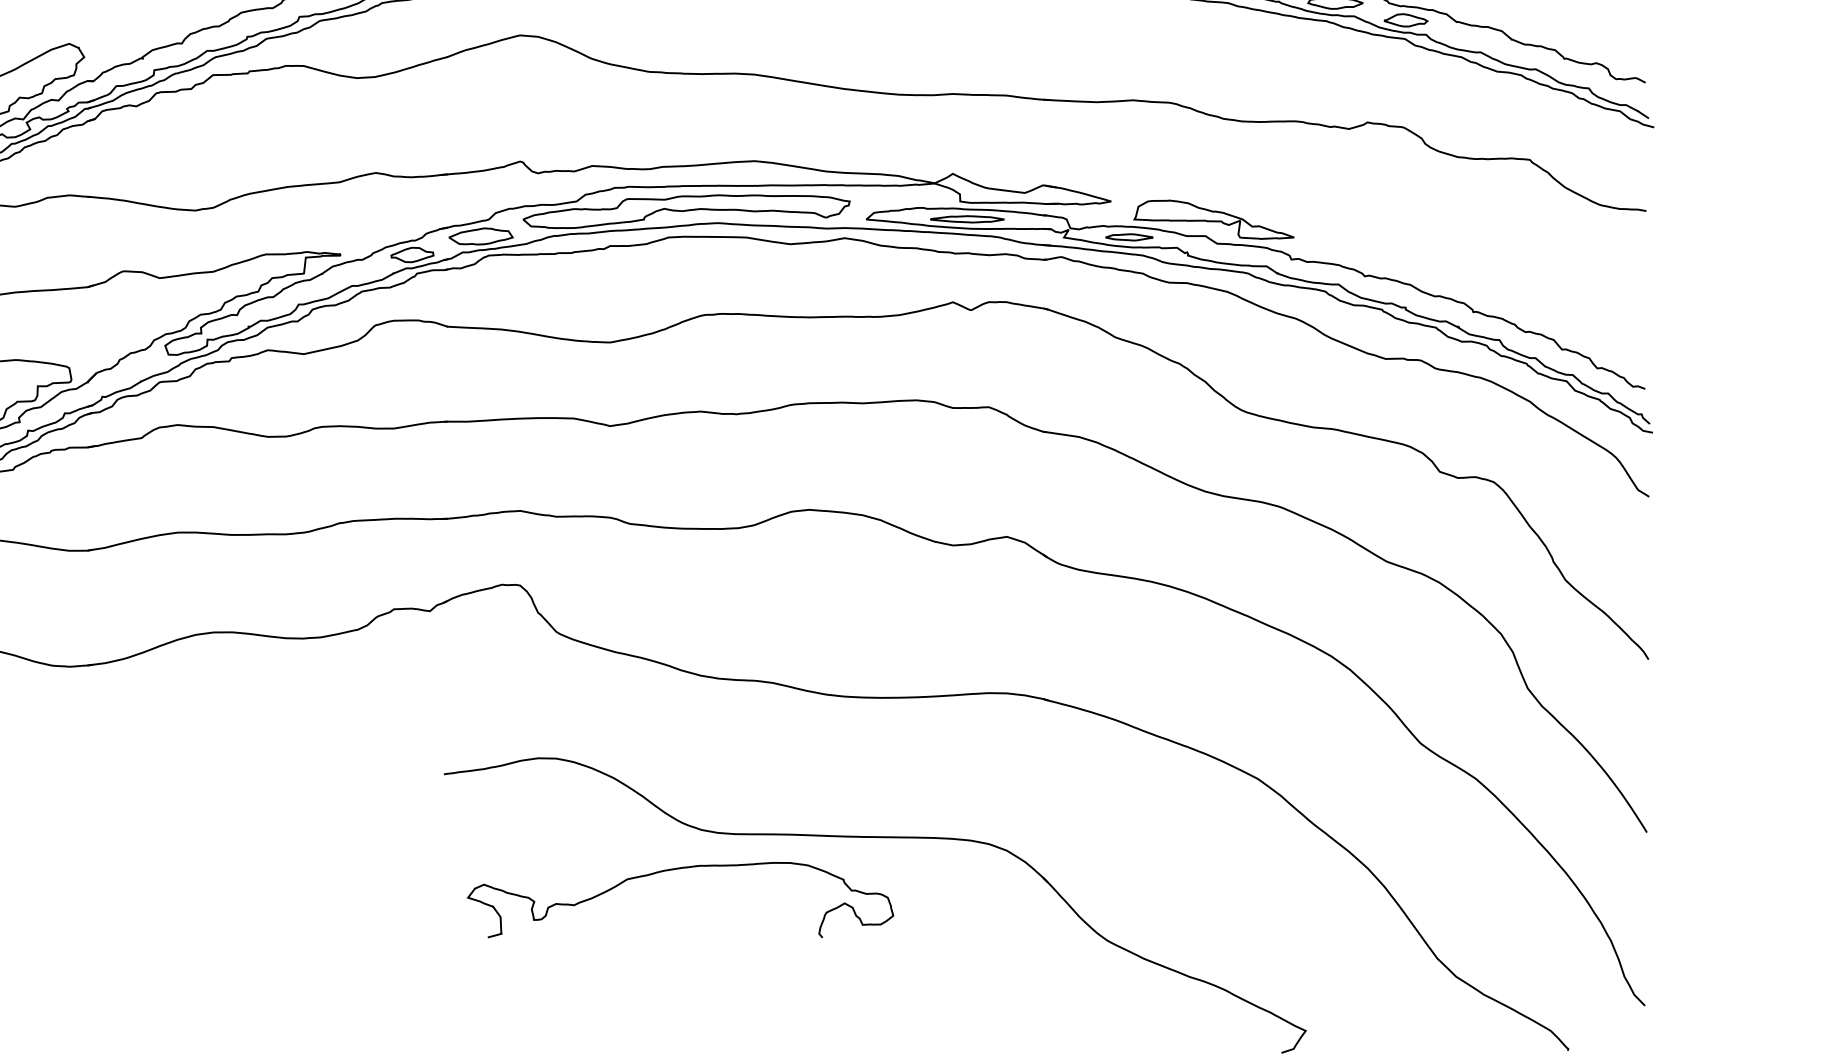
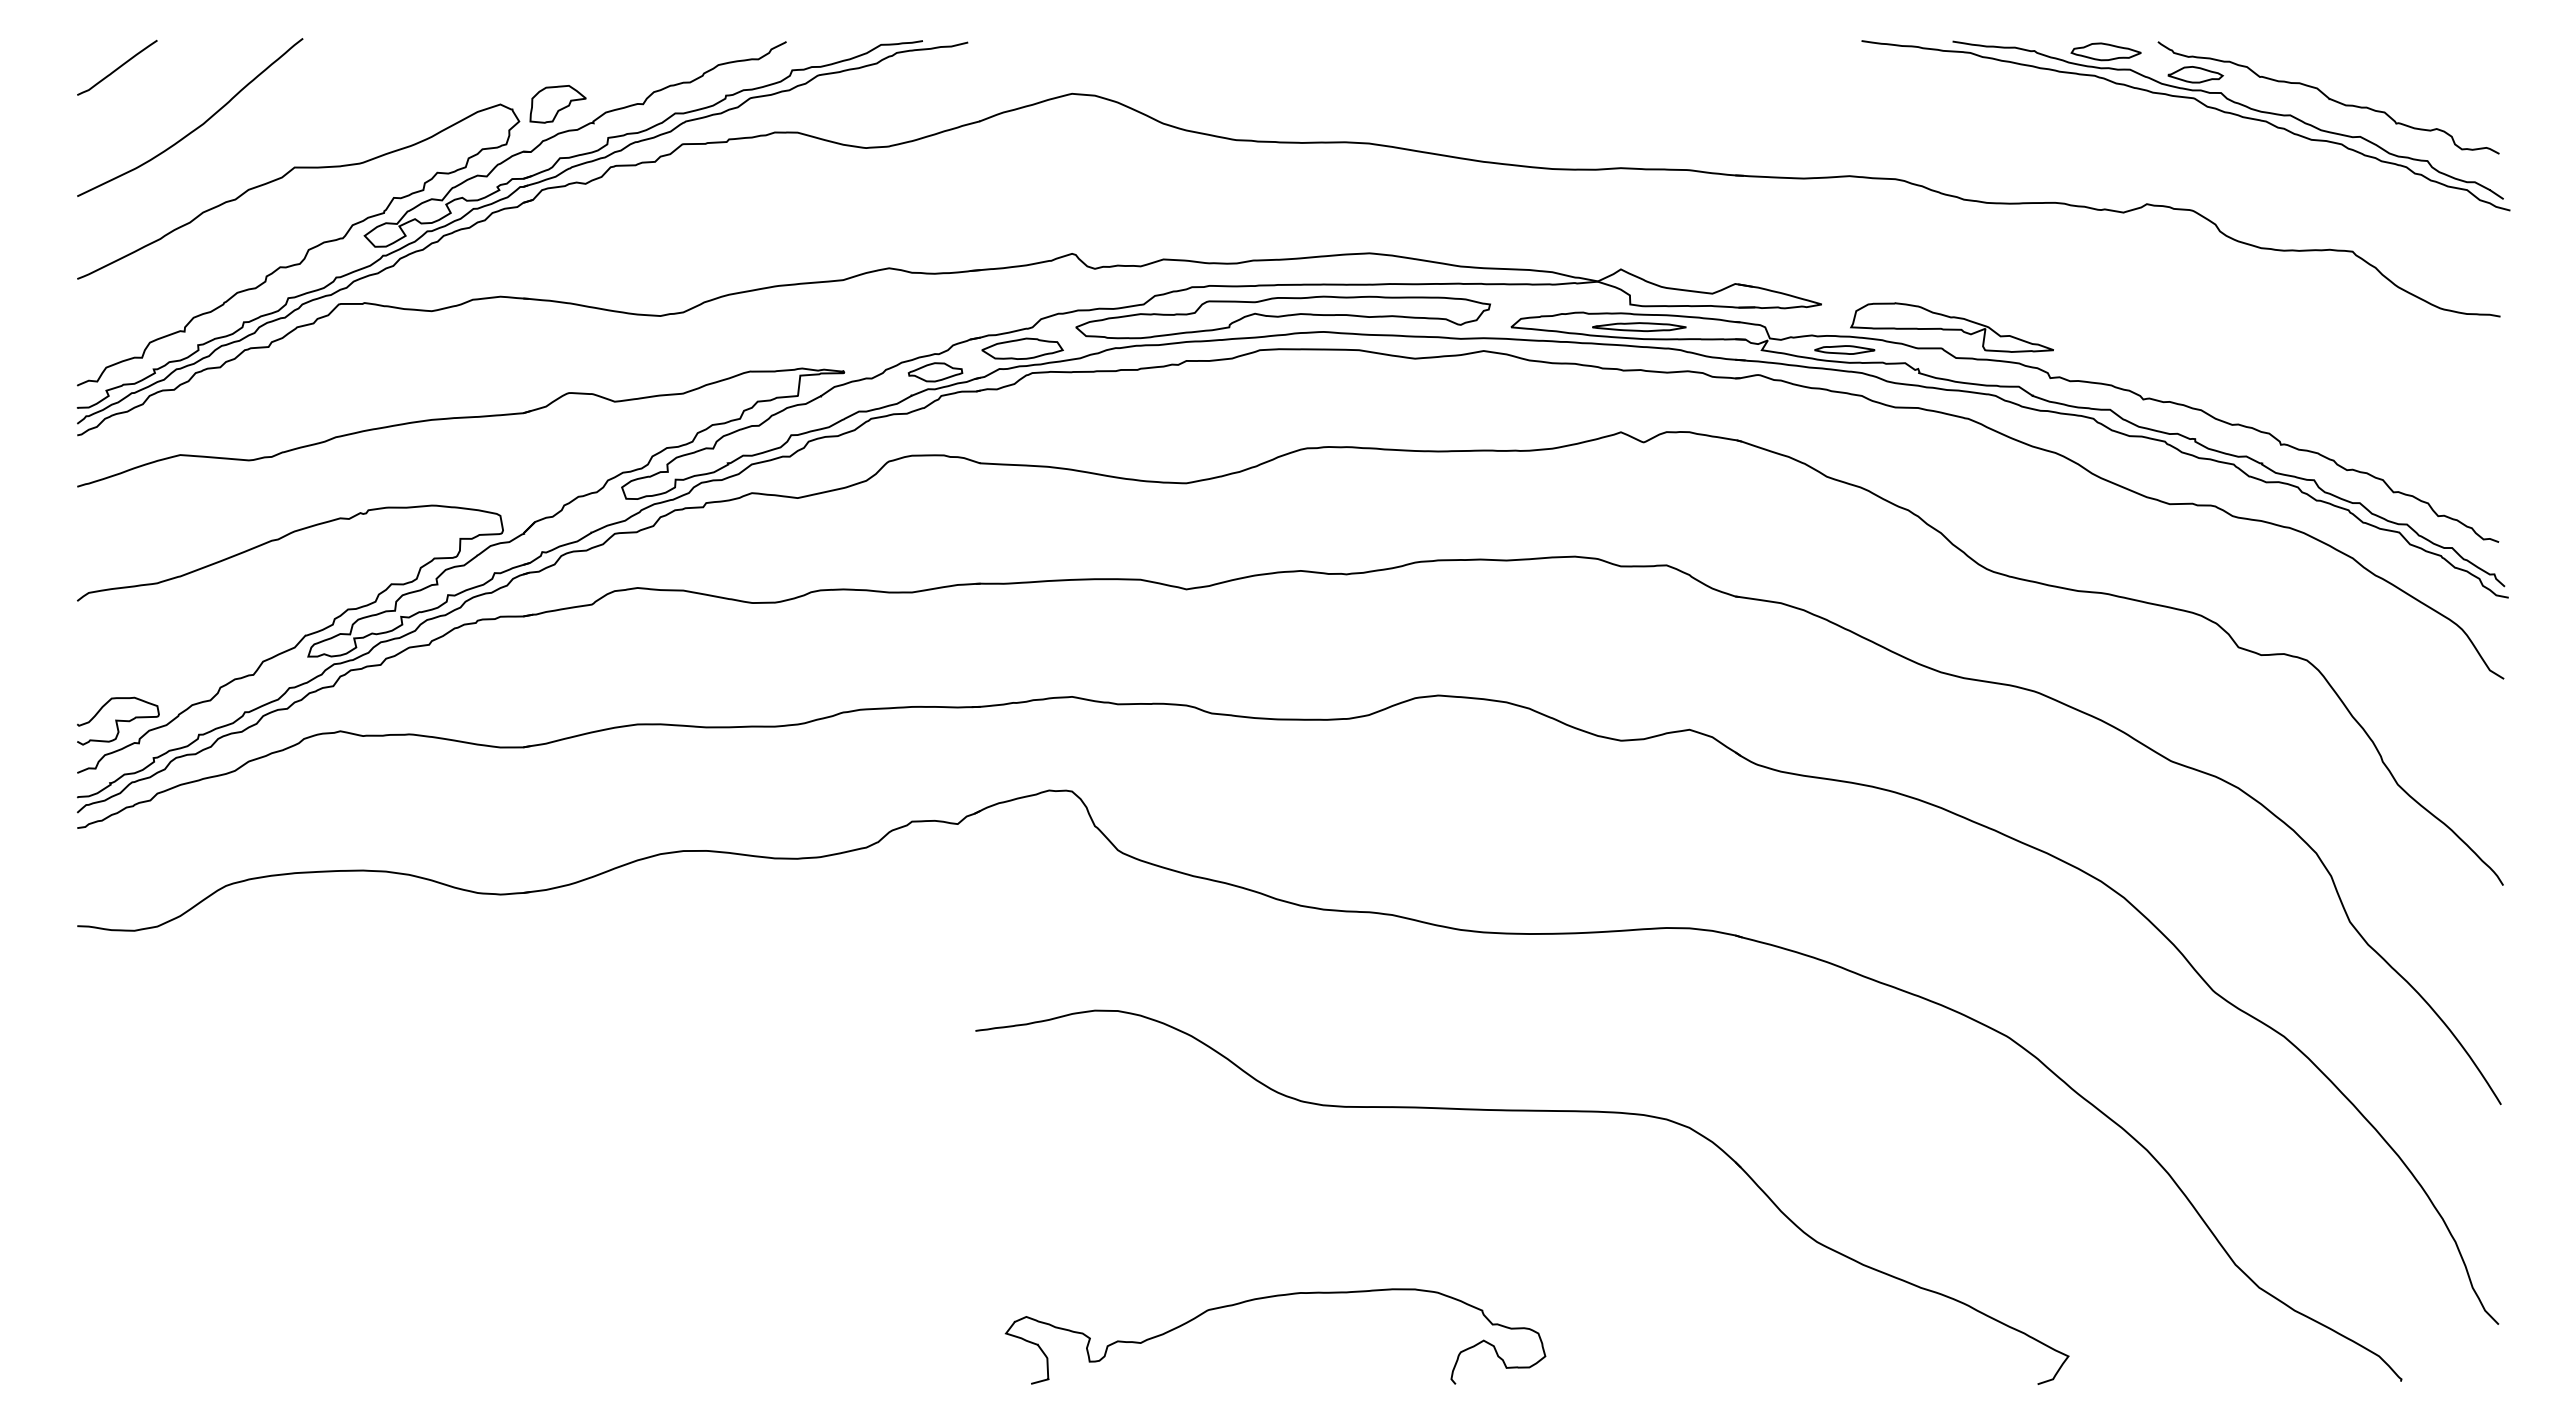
part: (114, 43) -> (557, 104), added
curve: (674, 870) -> (1267, 1298), moved

